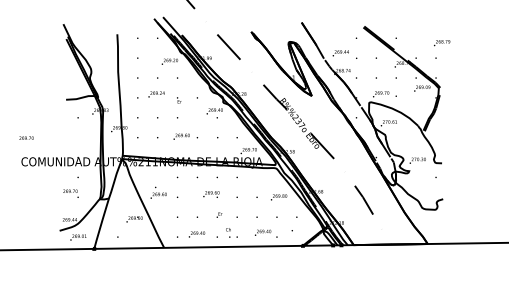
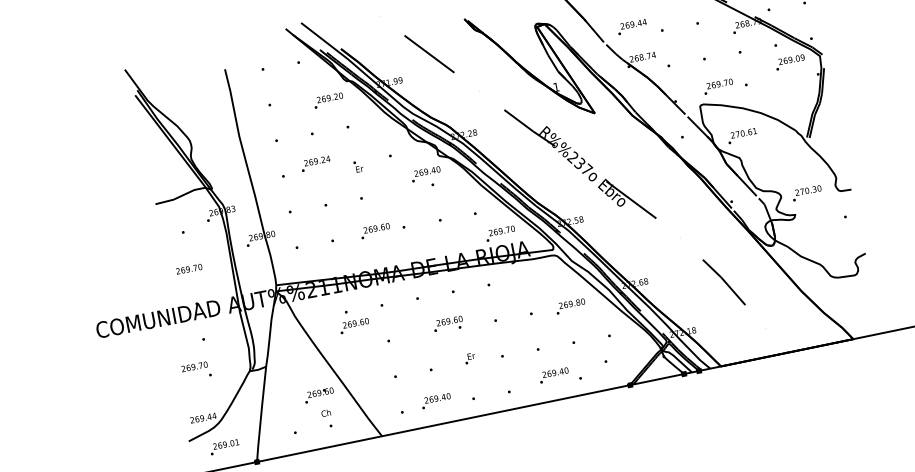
text: (26, 137) -> (188, 267), moved
text: (158, 192) -> (353, 320), moved
text: (228, 232) -> (327, 418), moved

